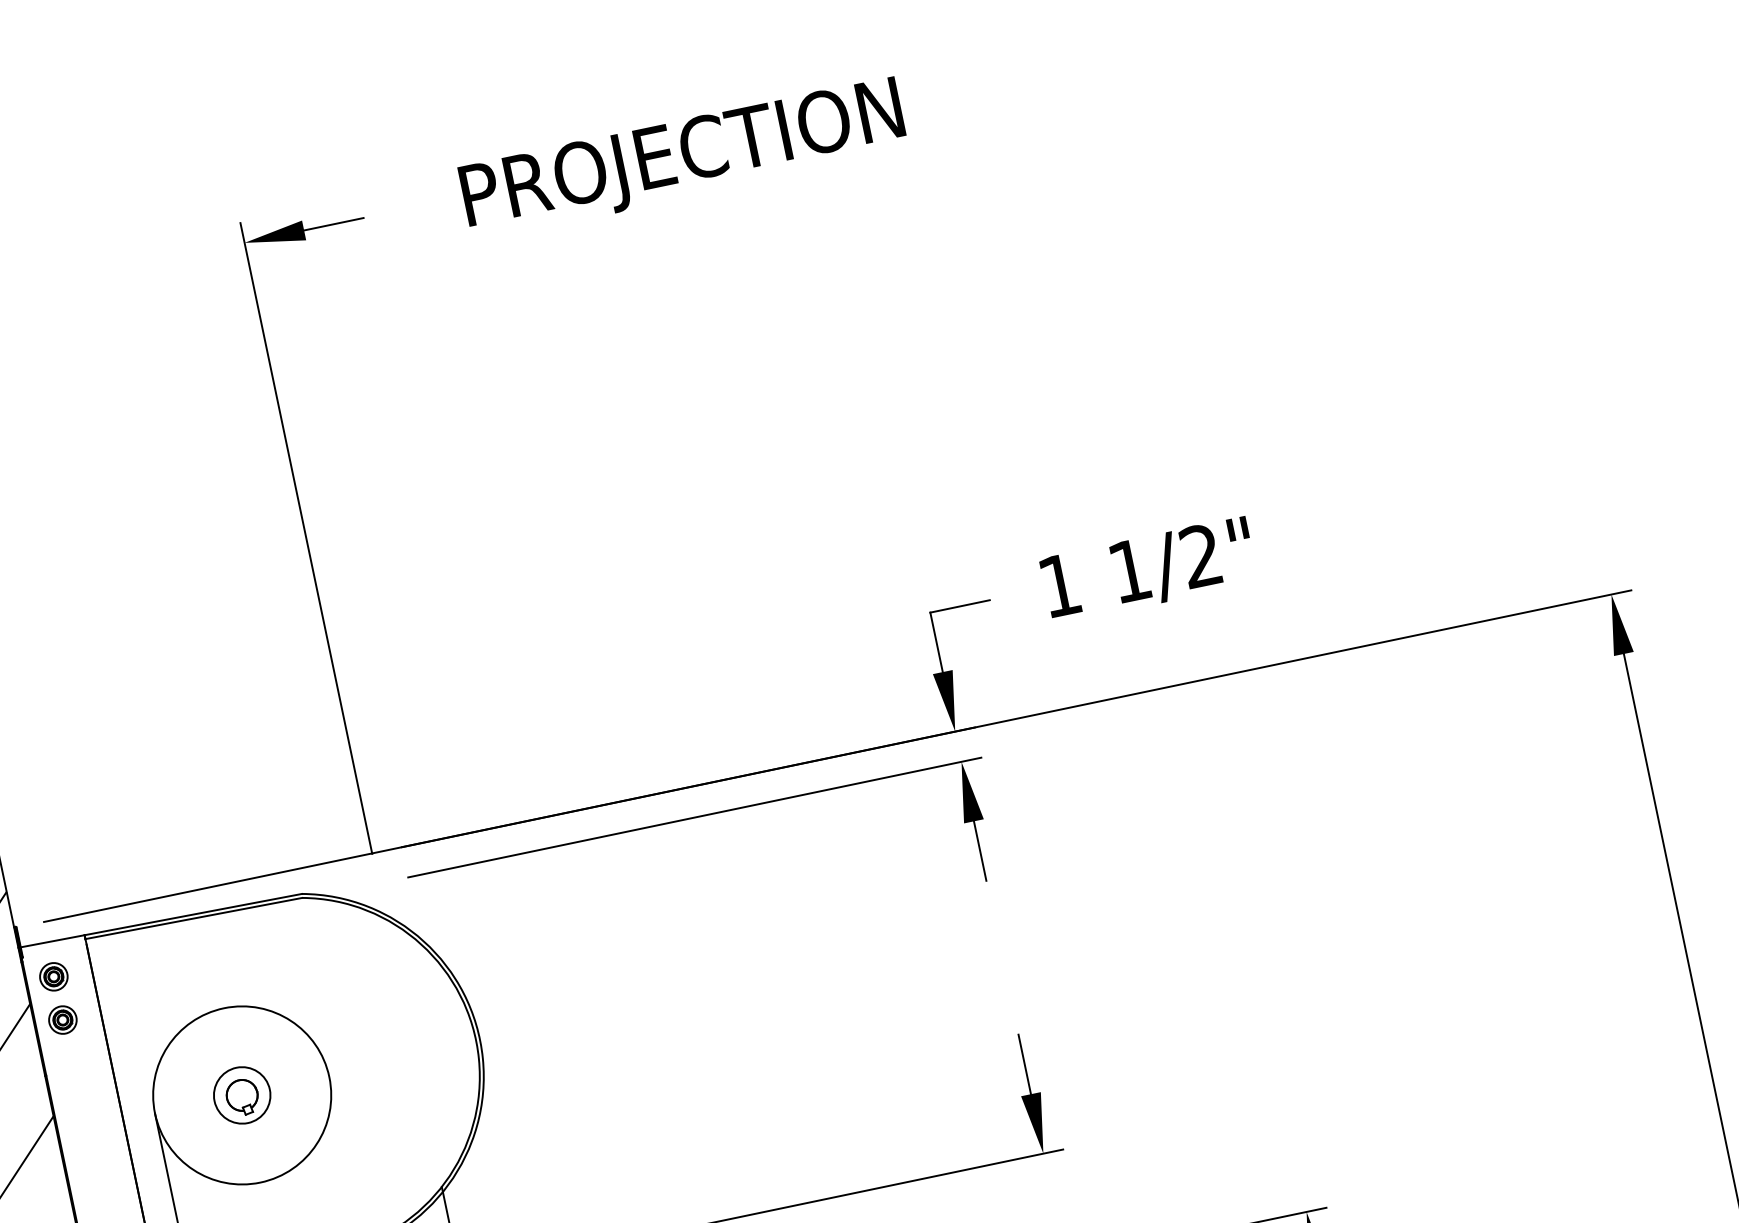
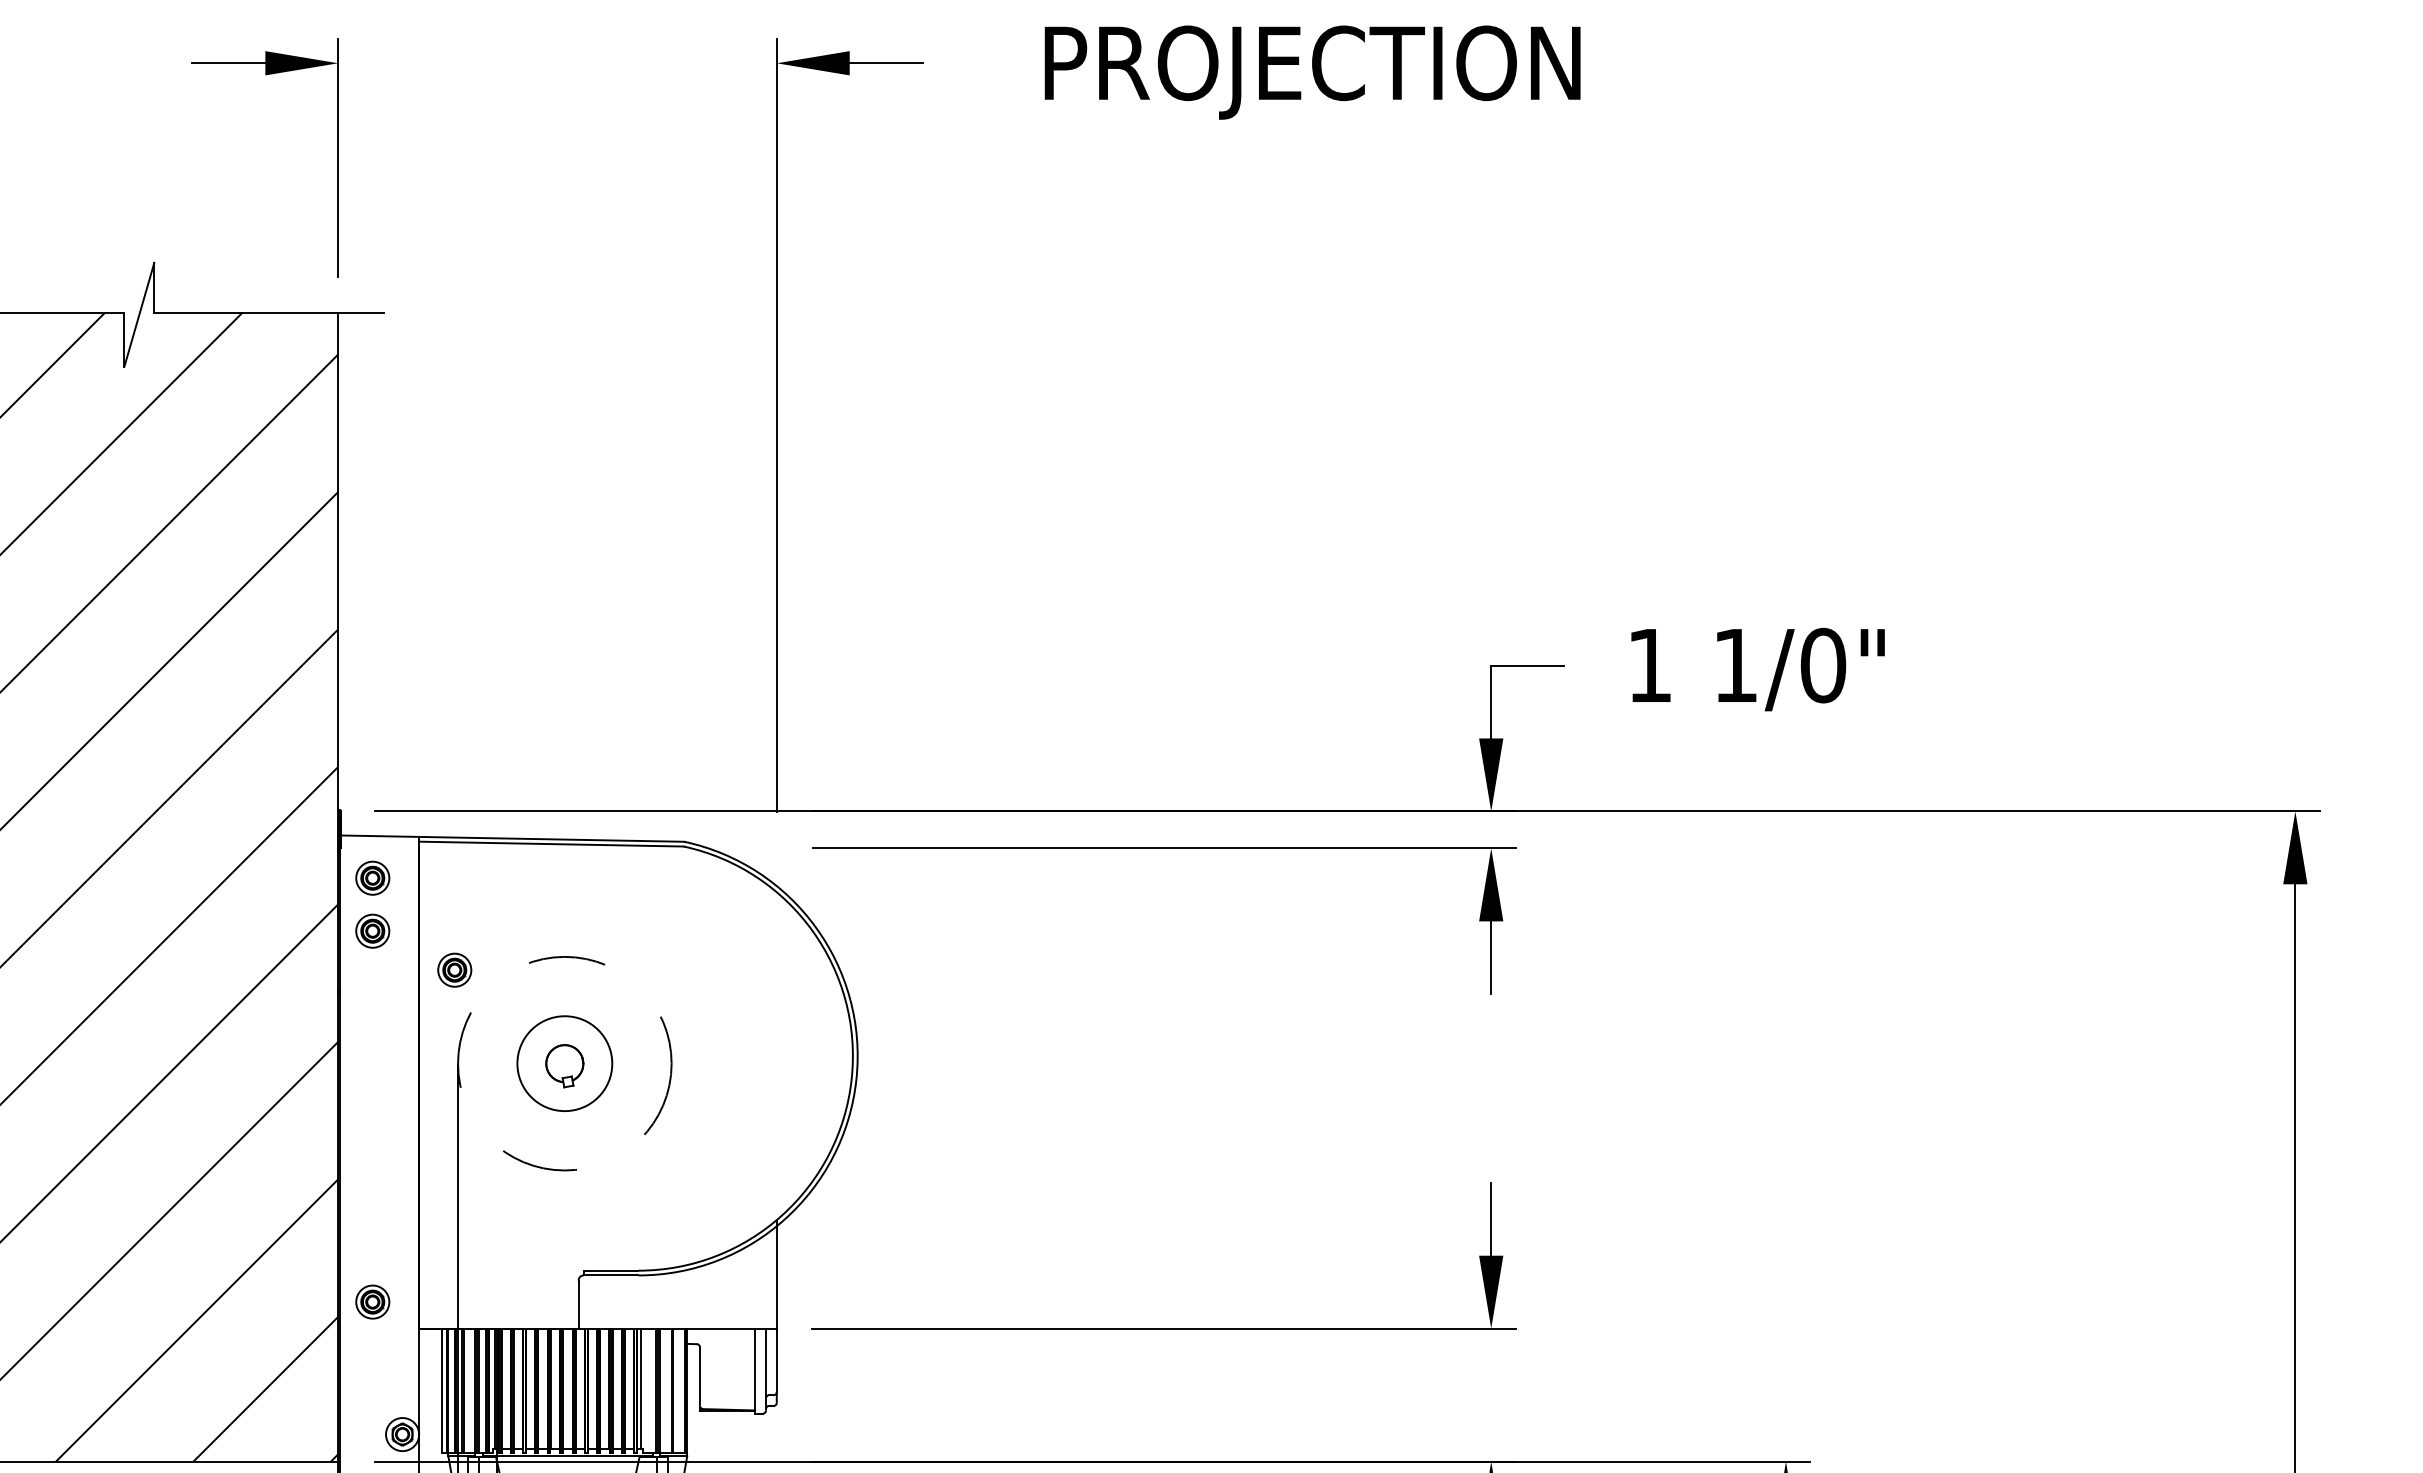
text: (1201, 555) -> (1823, 665), 1/2" -> 1/0"
part: (136, 1037) -> (454, 969), added
circle: (241, 1095) -> (564, 1063), size x1.4
circle: (241, 1095) -> (564, 1063), solid -> dashed

